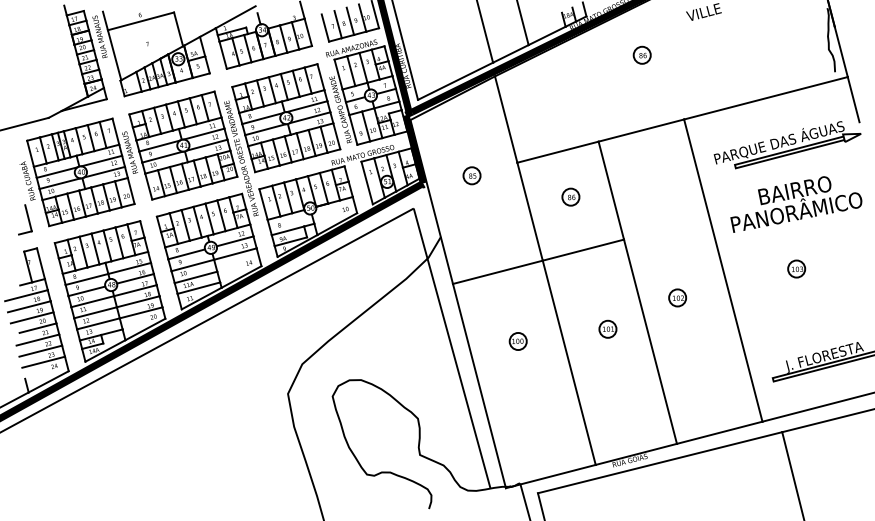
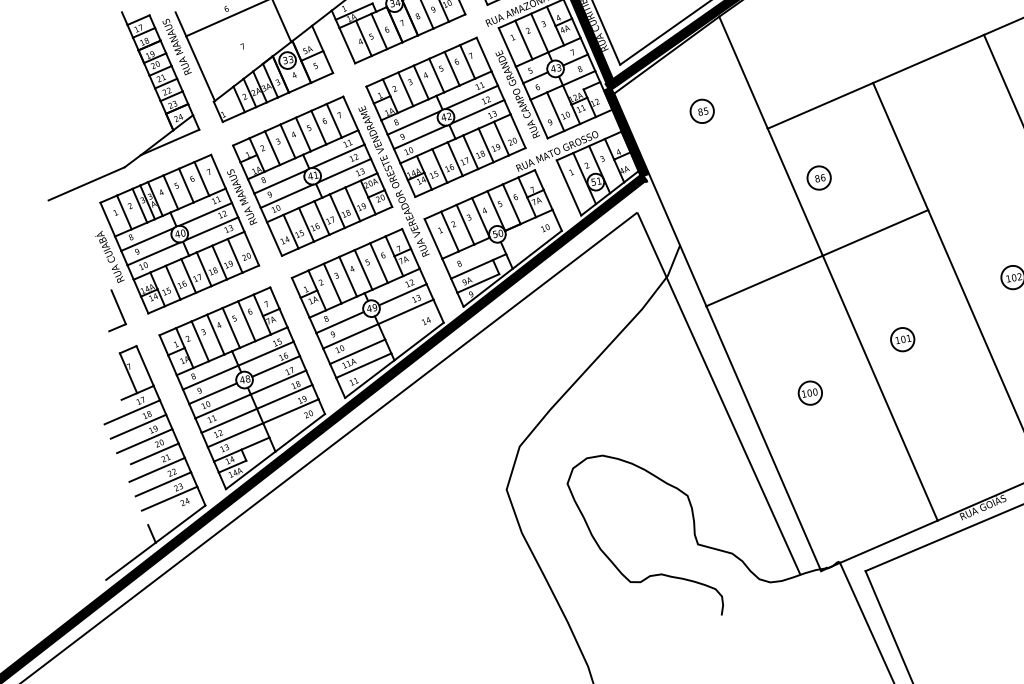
part: (471, 175) -> (701, 111), moved
part: (570, 196) -> (818, 177), moved
part: (607, 328) -> (901, 338), moved
part: (517, 341) -> (809, 393), moved

